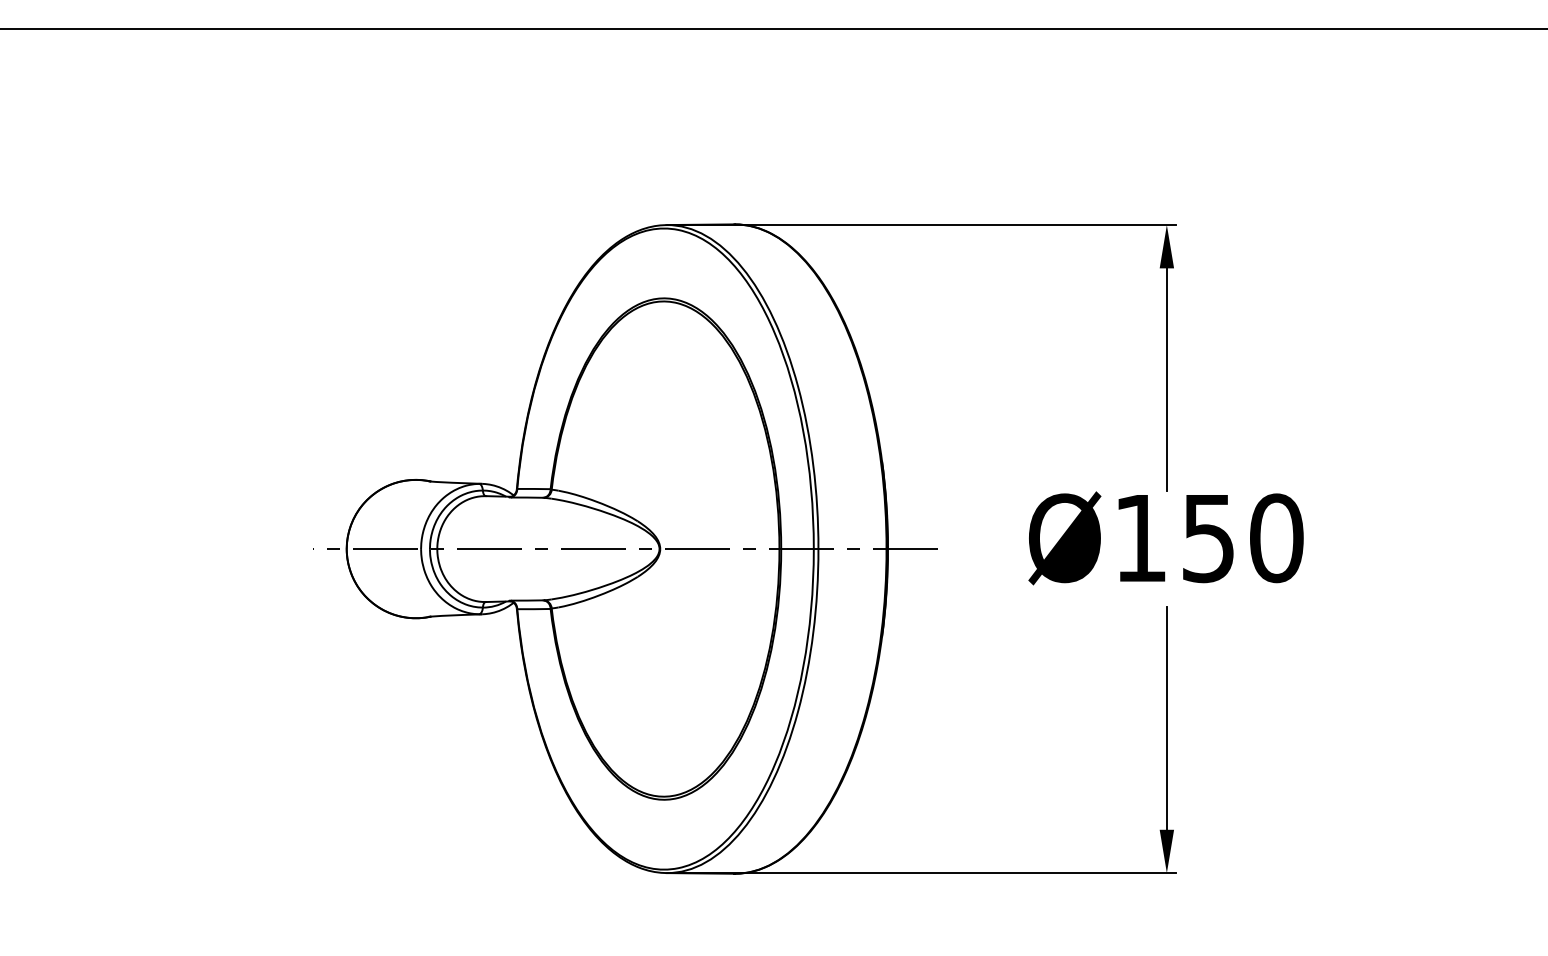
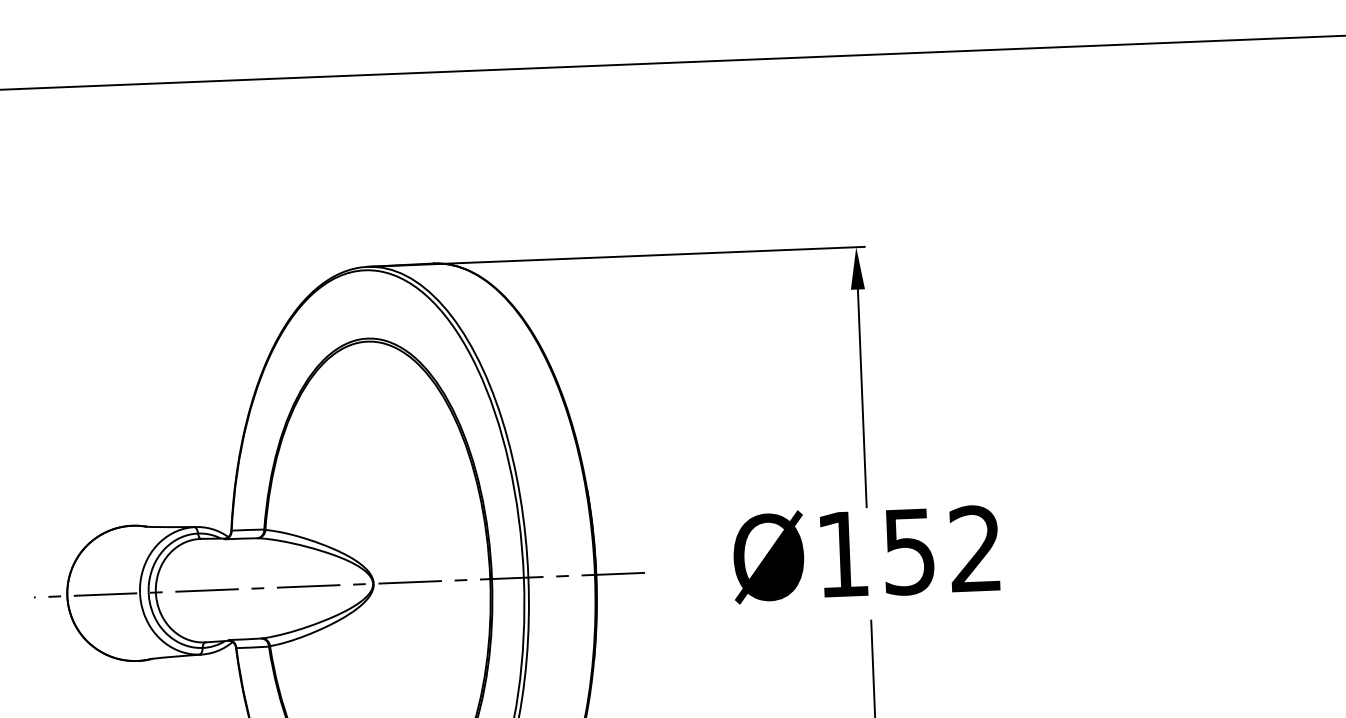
text: (1276, 538) -> (975, 549), Ø150 -> Ø152

